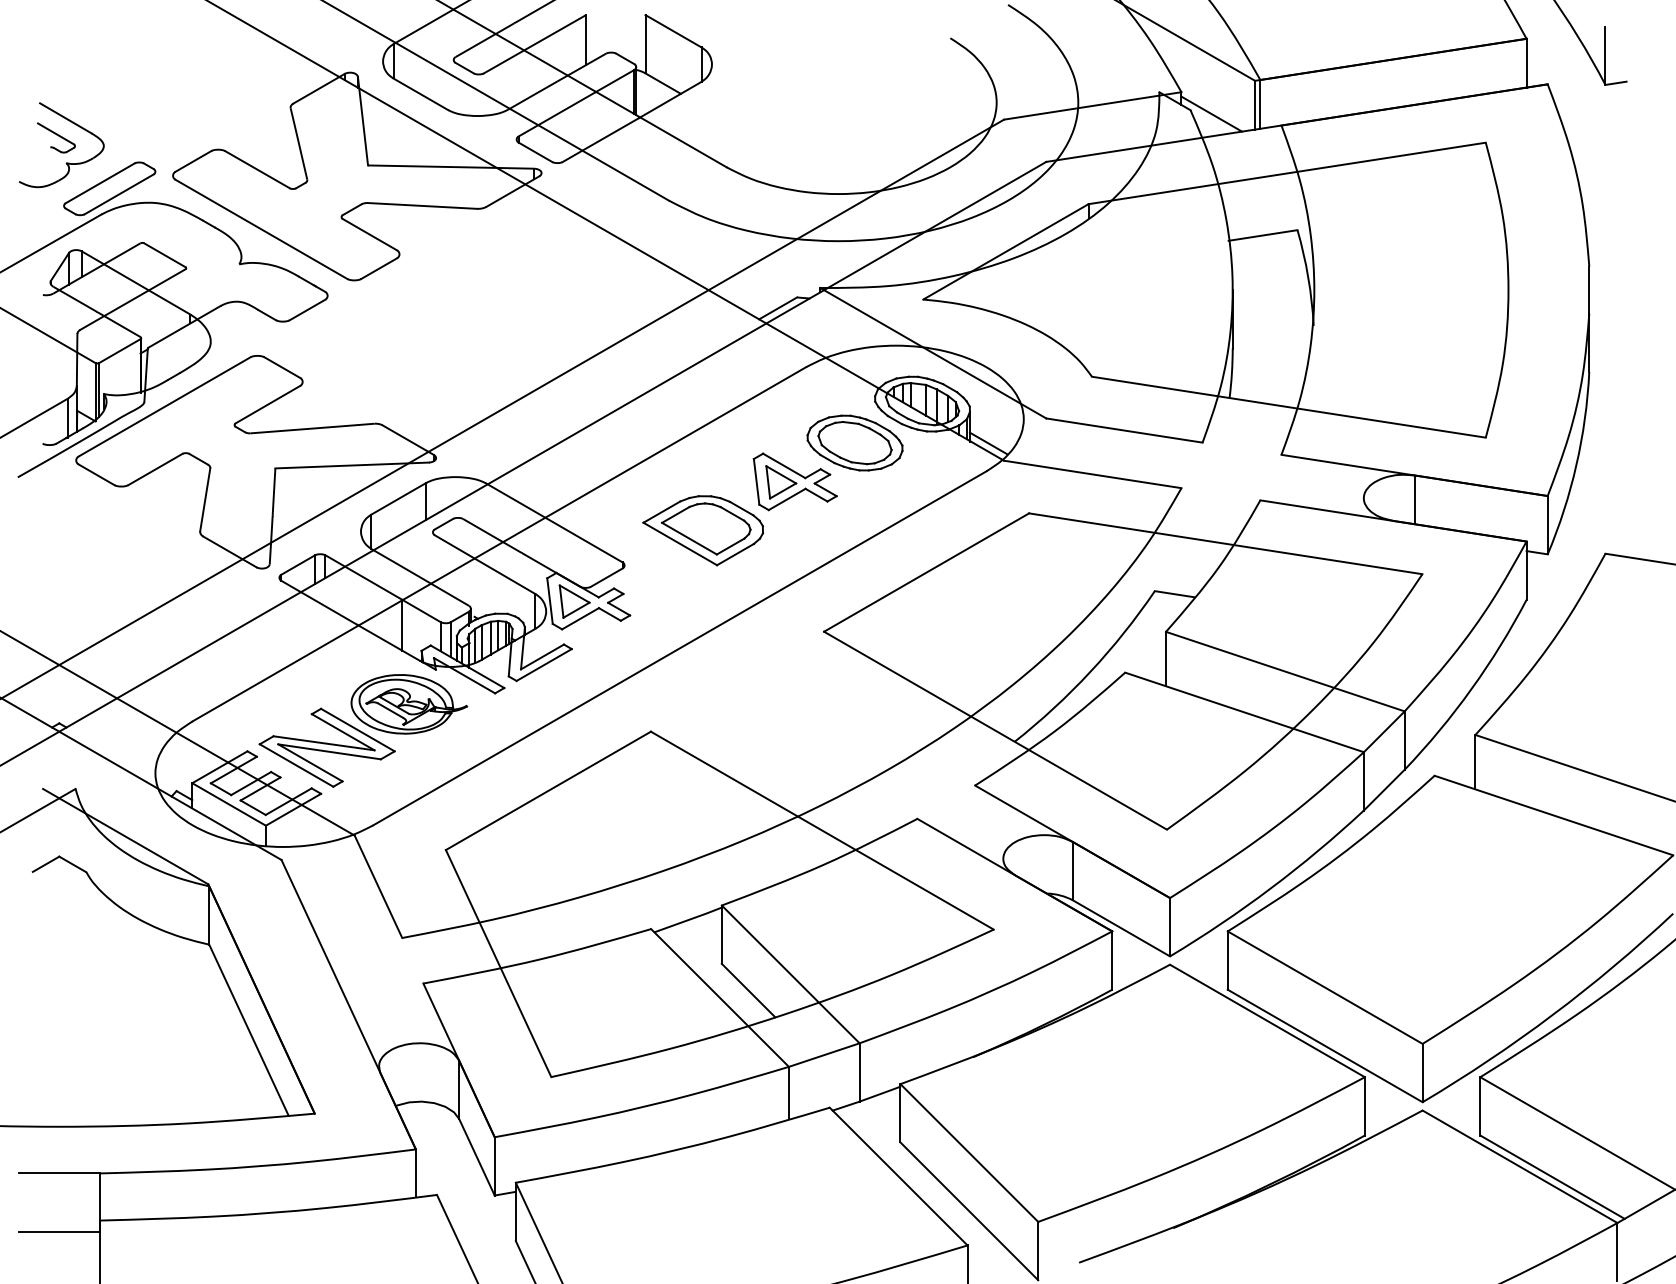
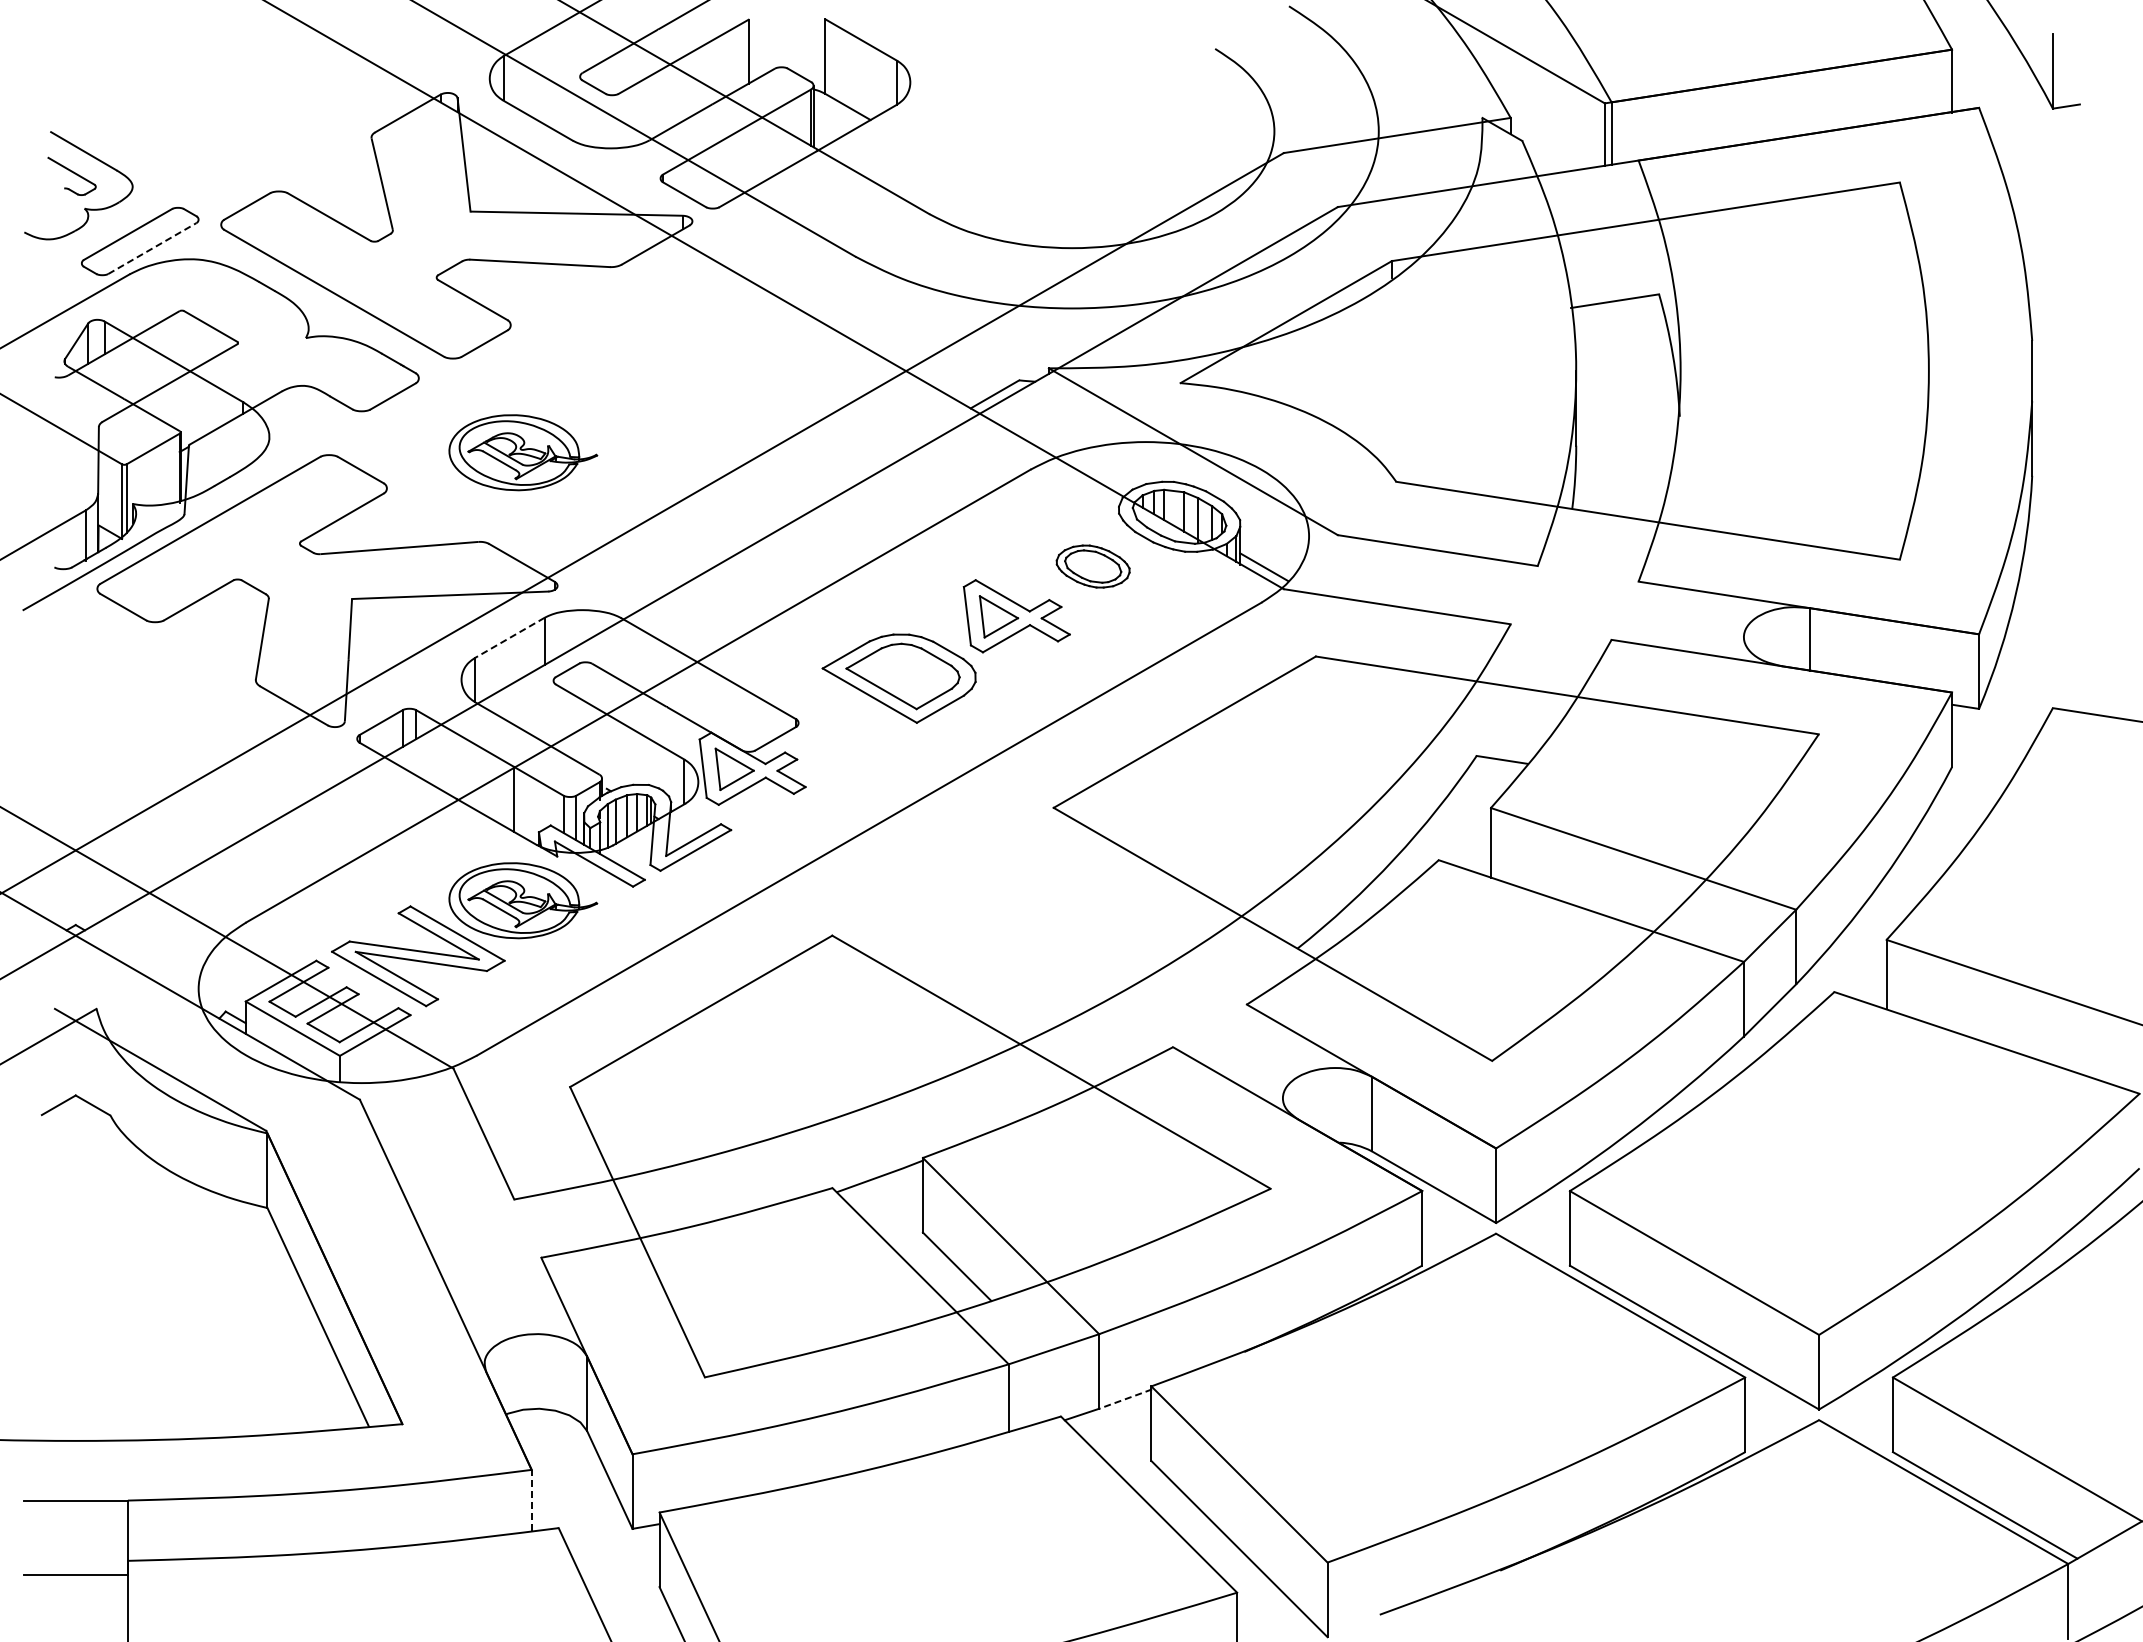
line: (1211, 113) -> (1549, 145), removed
line: (119, 194) -> (152, 248), solid -> dashed
part: (409, 353) -> (523, 452), added
part: (854, 442) -> (1092, 566), size x0.6
line: (398, 499) -> (509, 638), solid -> dashed
line: (881, 1093) -> (1126, 1398), solid -> dashed
line: (415, 1173) -> (531, 1500), solid -> dashed

